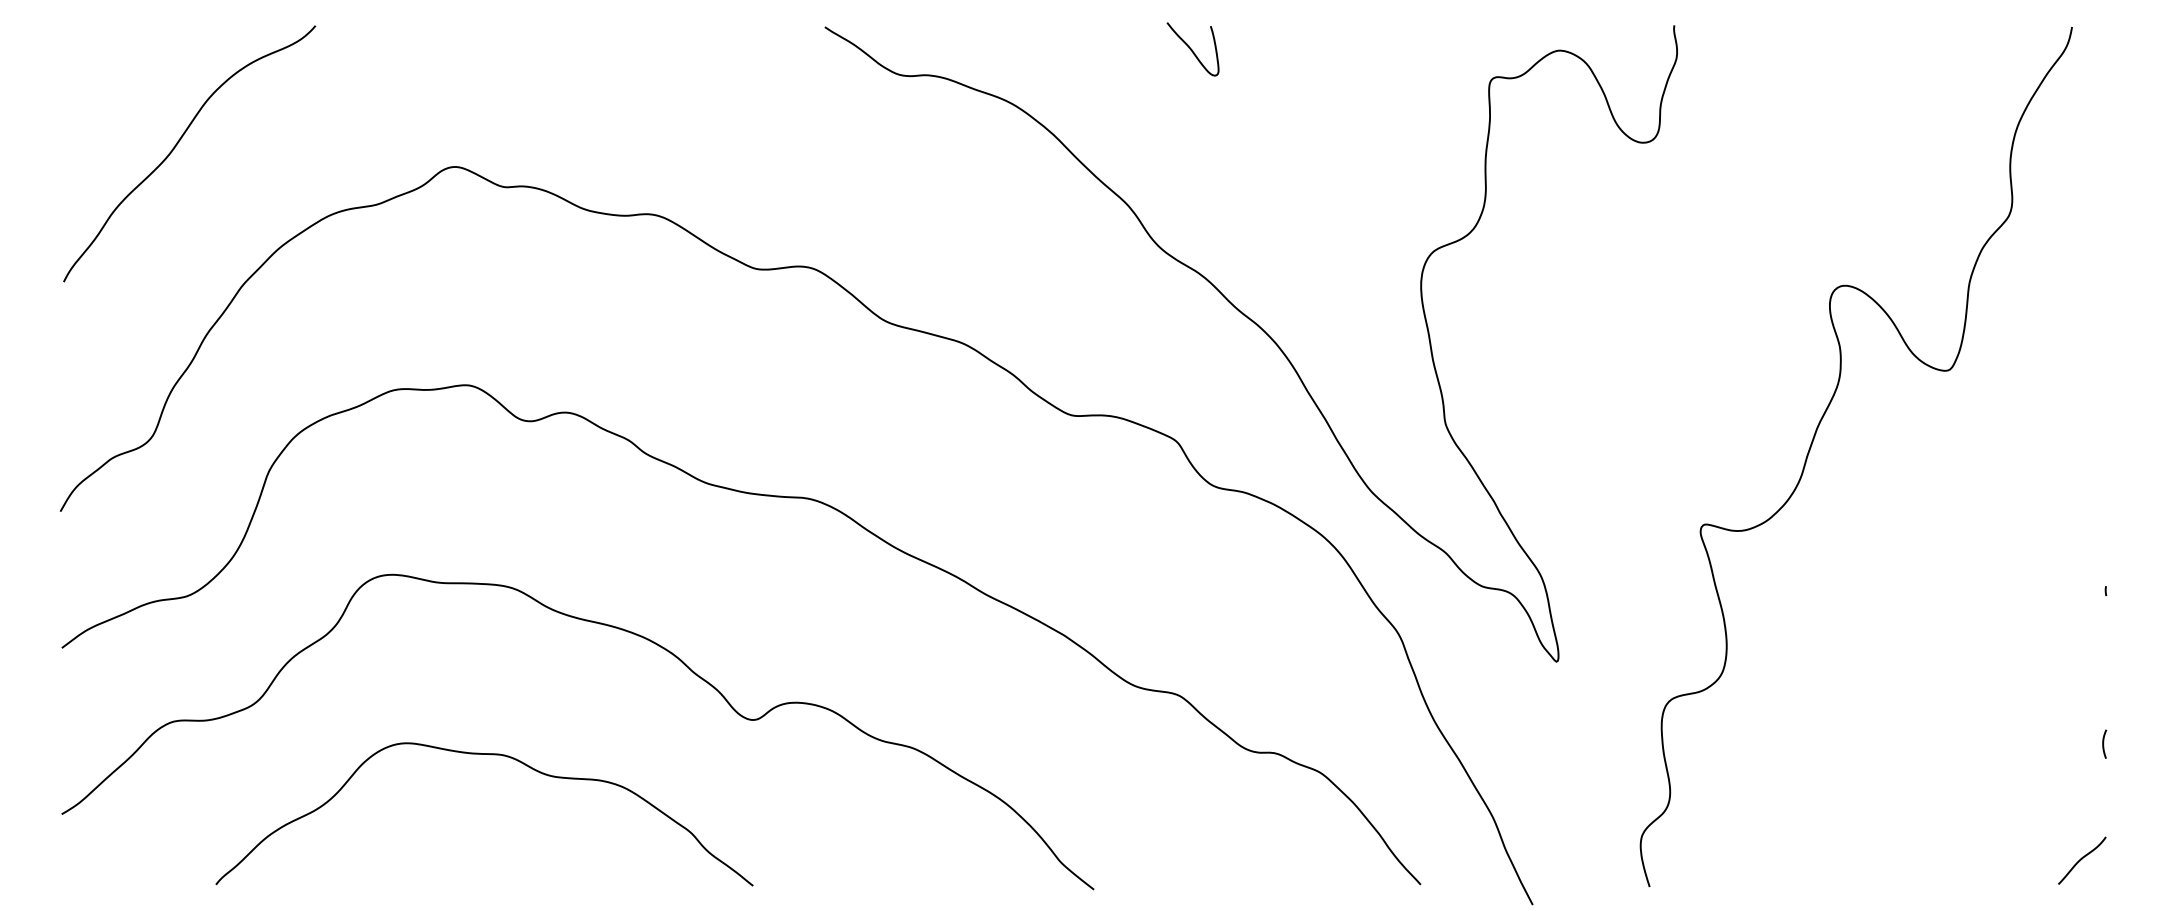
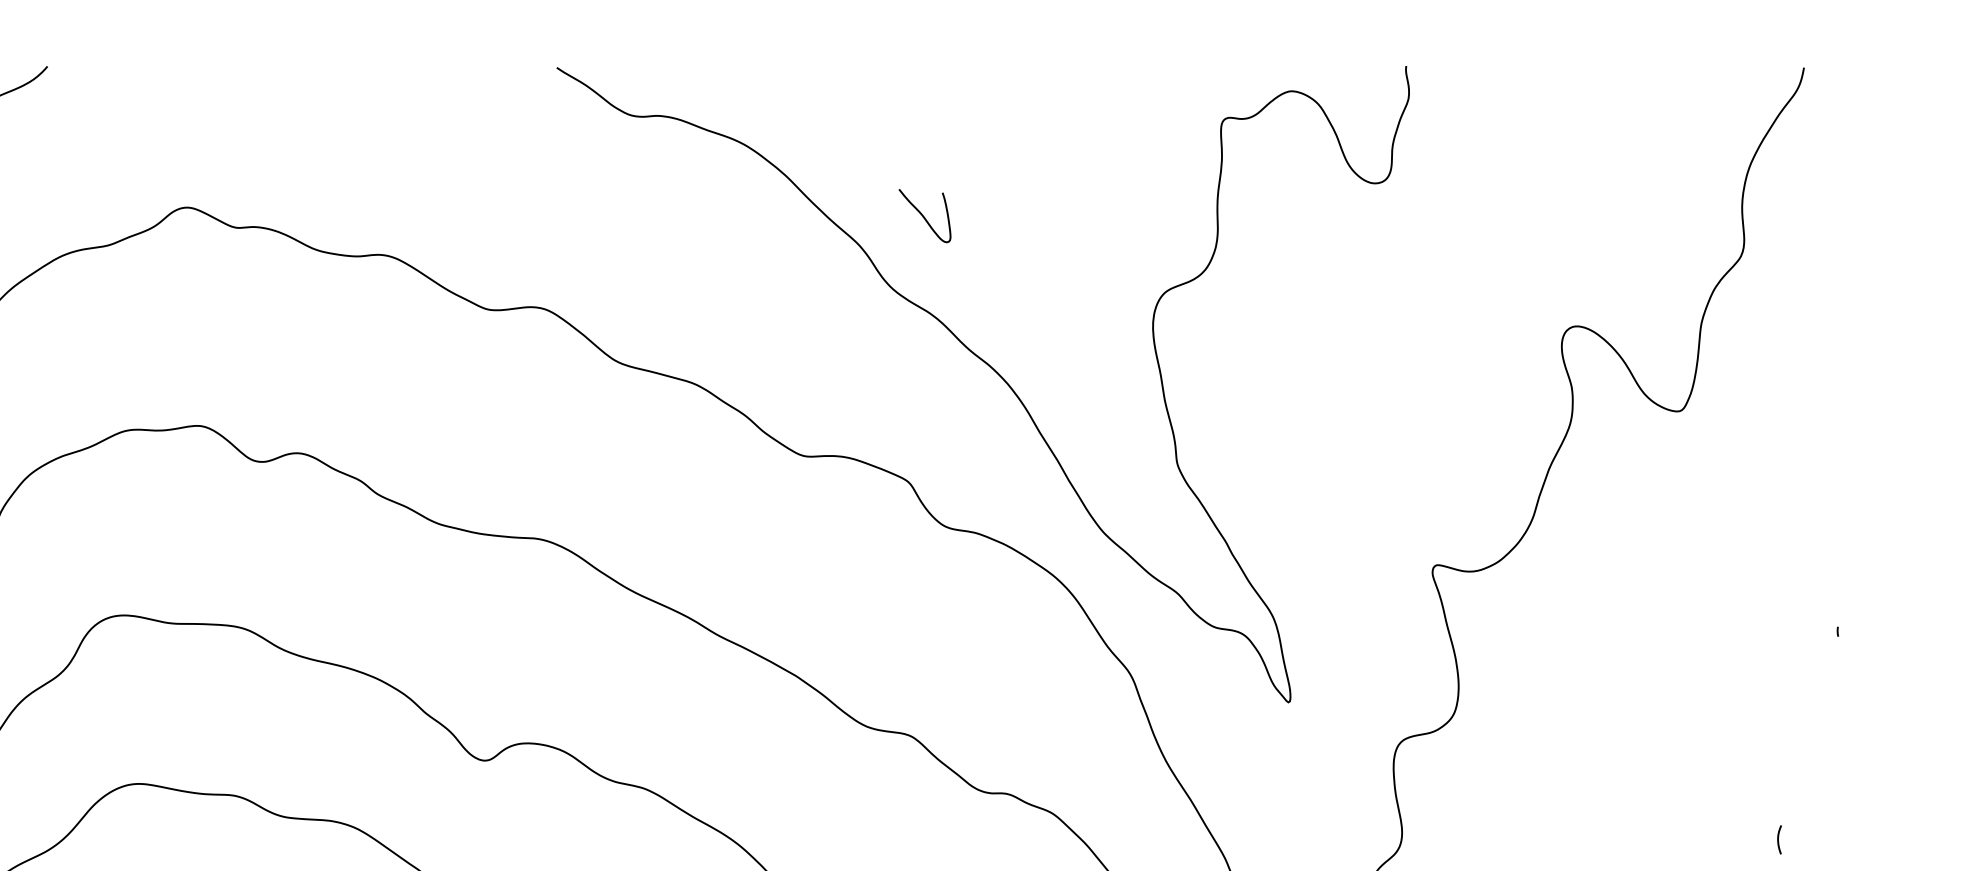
curve: (1192, 49) -> (924, 216), moved
curve: (2104, 742) -> (1779, 838), moved

